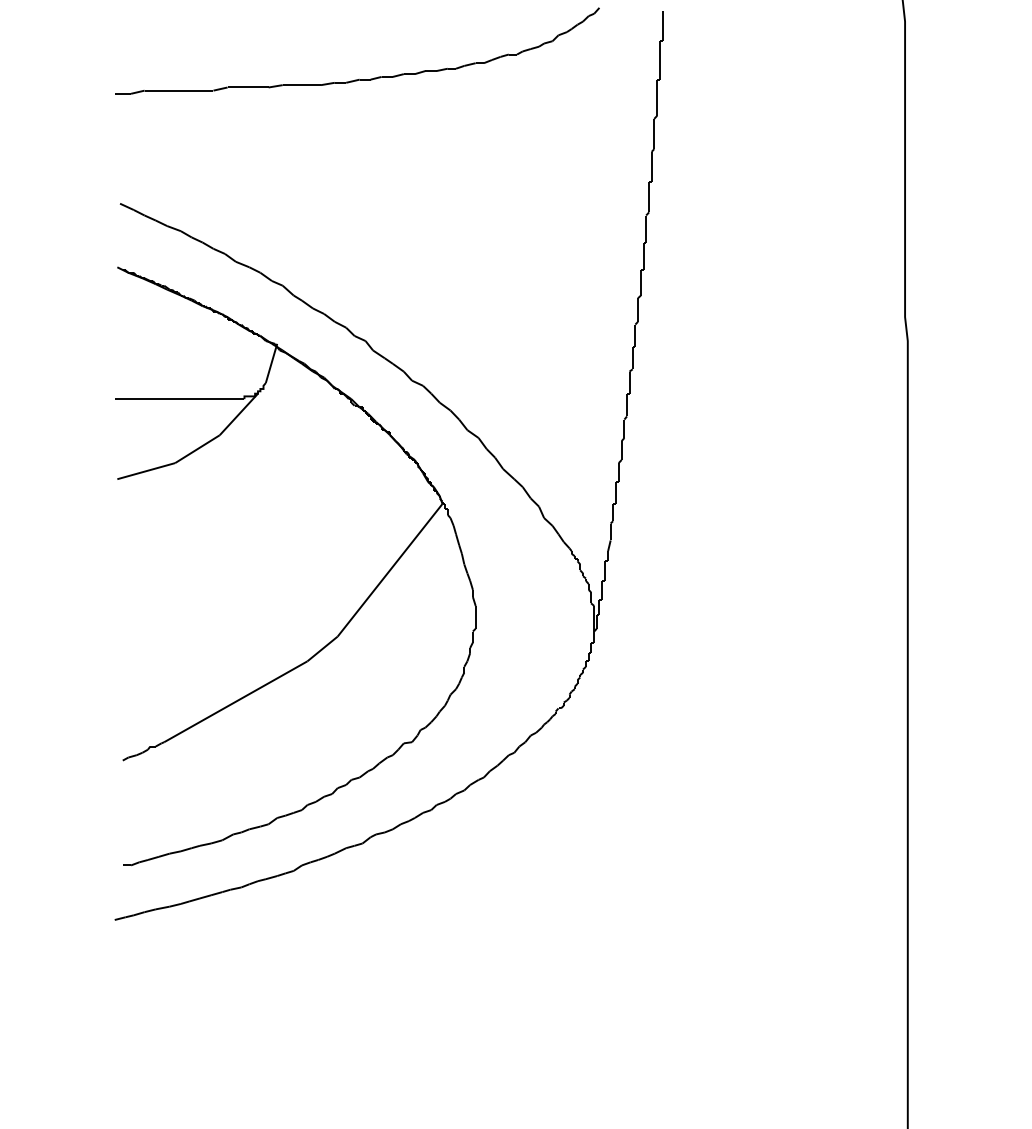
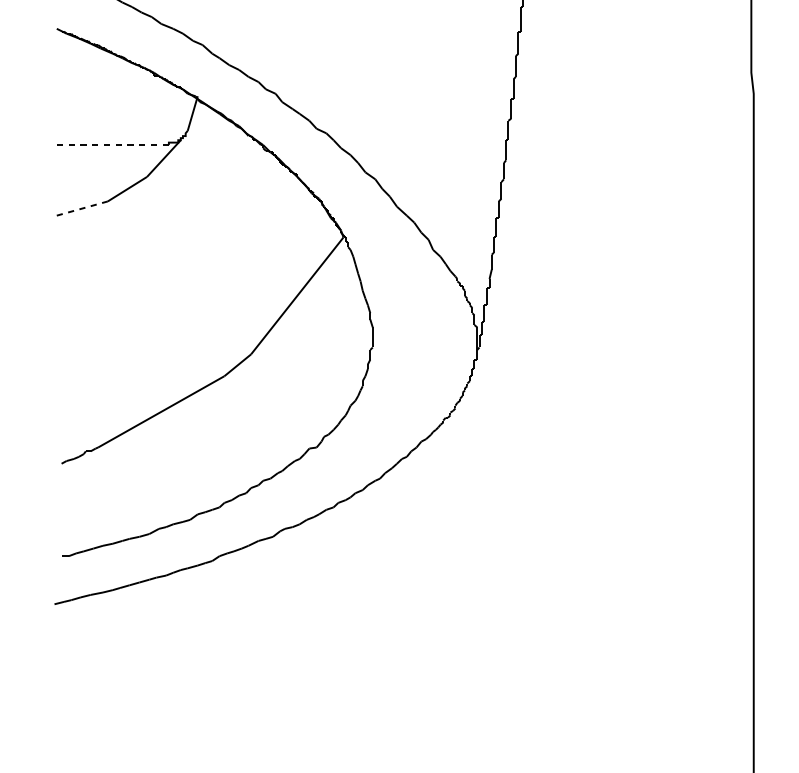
line: (179, 399) -> (111, 145), solid -> dashed
line: (146, 471) -> (82, 208), solid -> dashed

